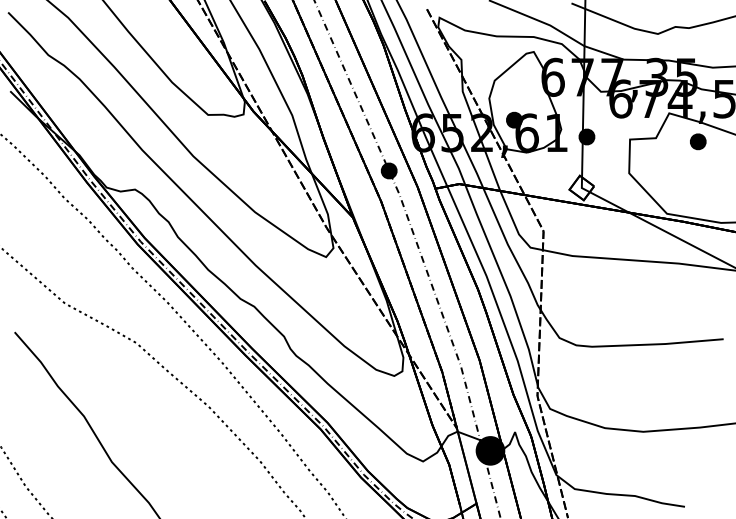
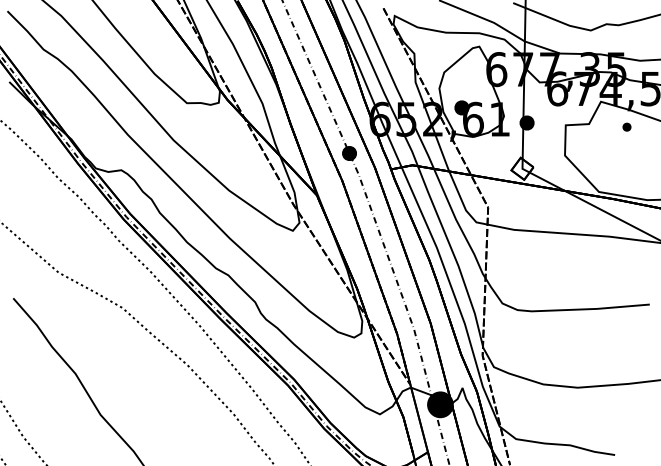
part: (697, 140) -> (626, 126), size x0.6

